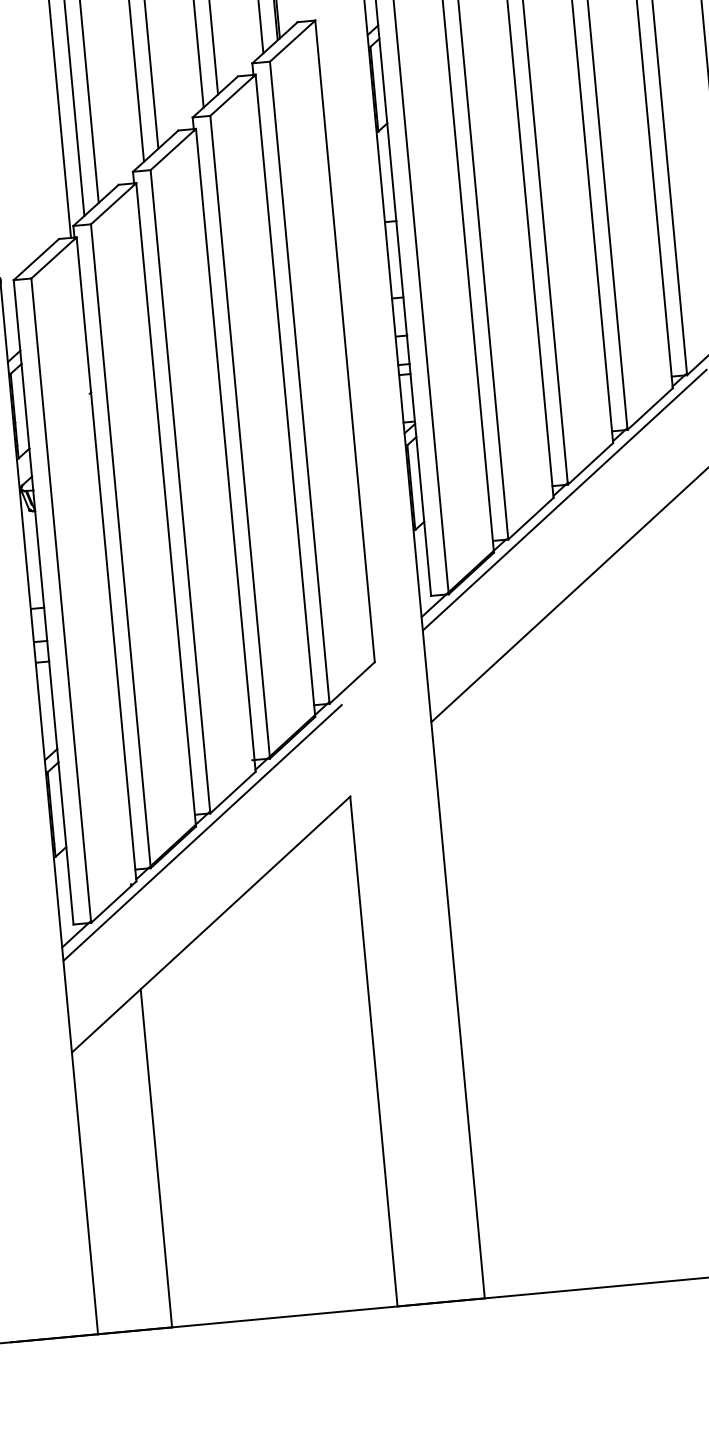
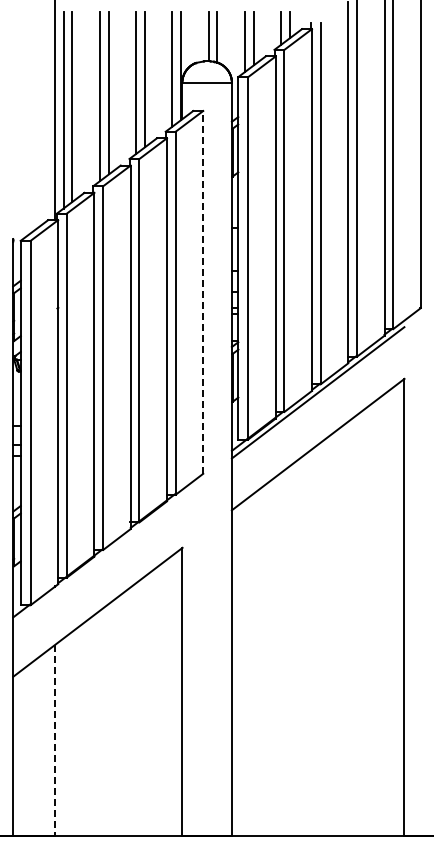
line: (345, 339) -> (203, 291), solid -> dashed
line: (202, 832) -> (97, 560), removed
line: (157, 1158) -> (55, 740), solid -> dashed

